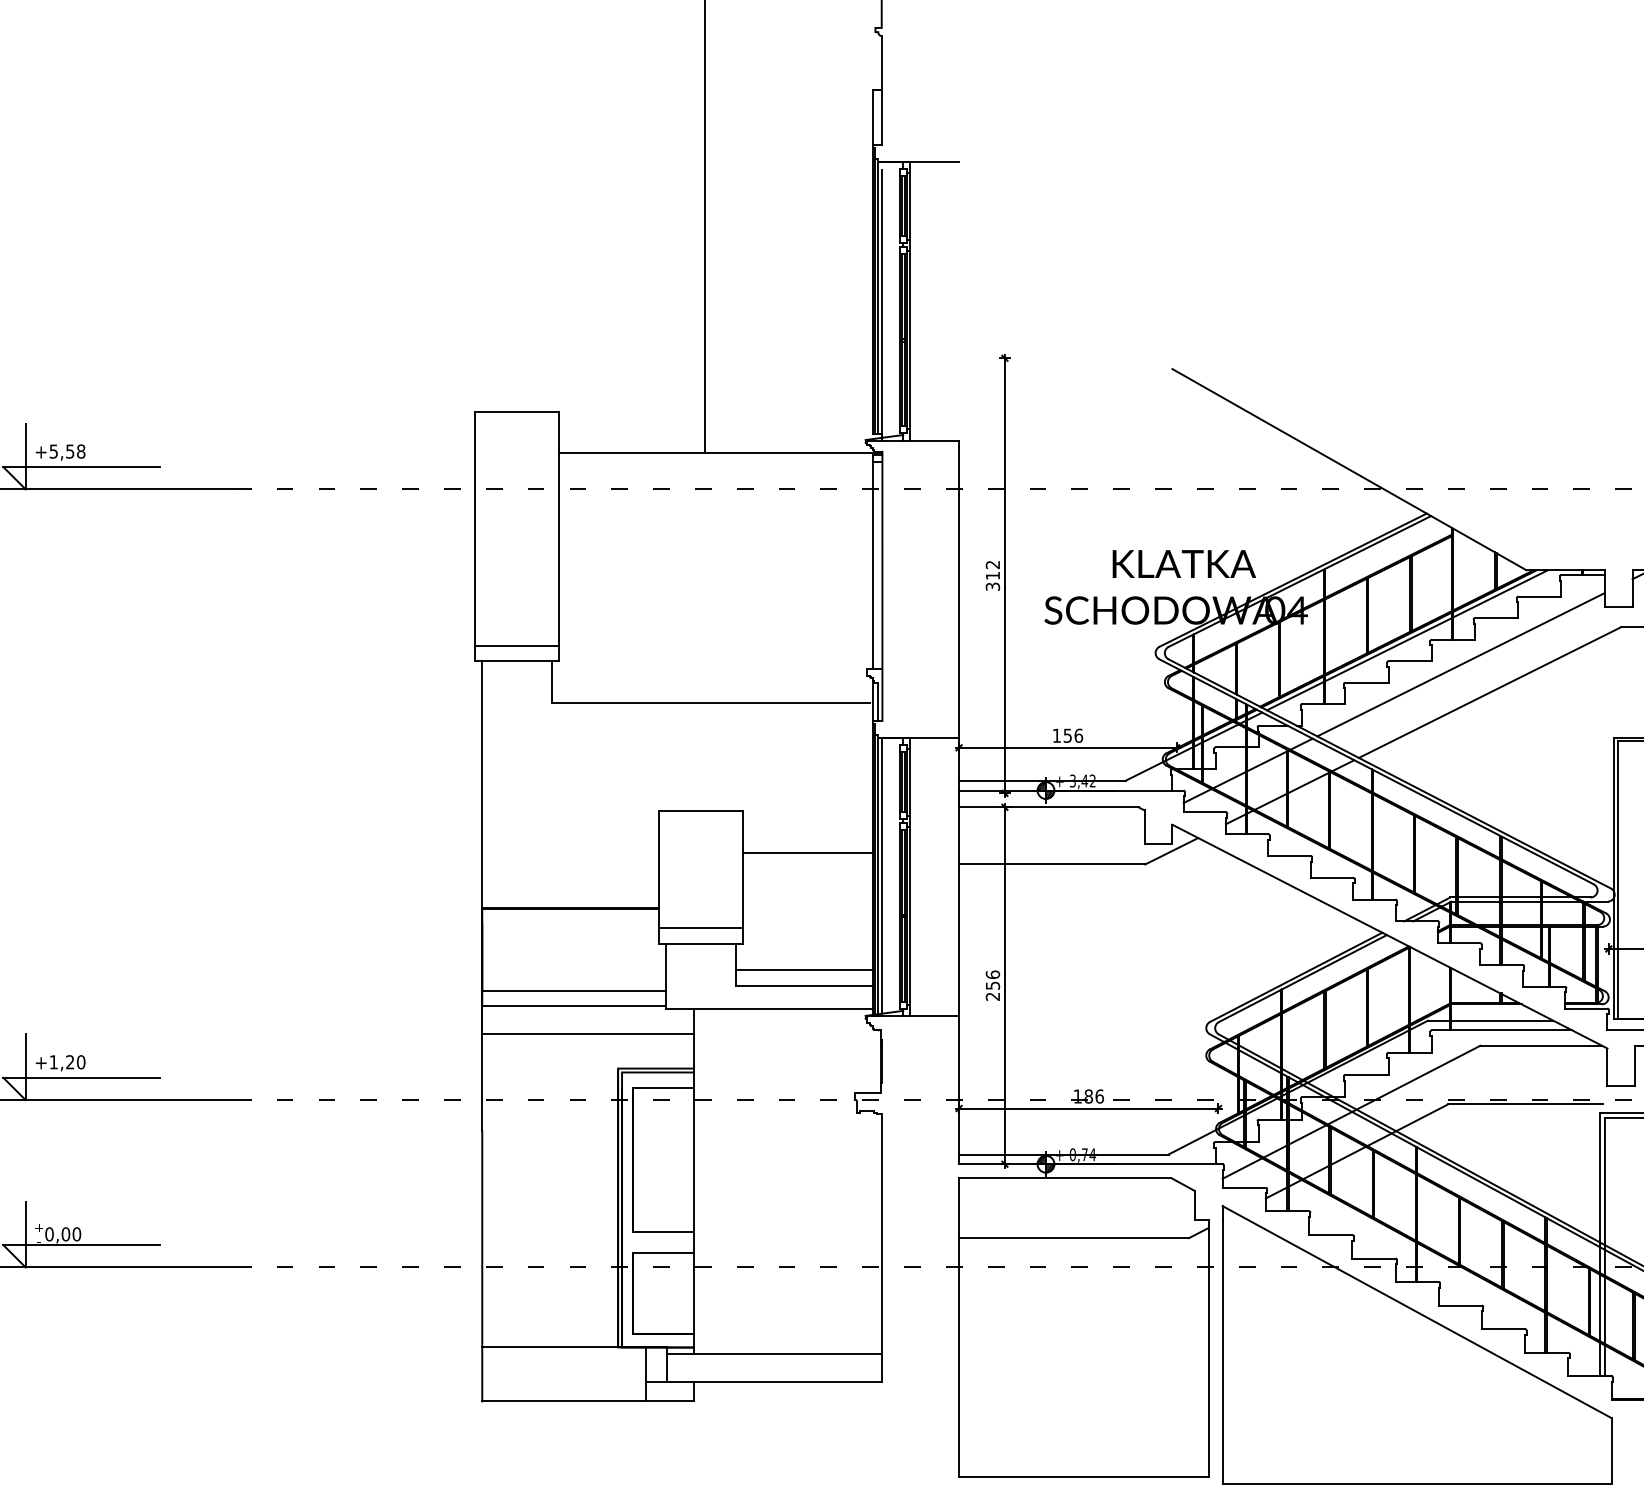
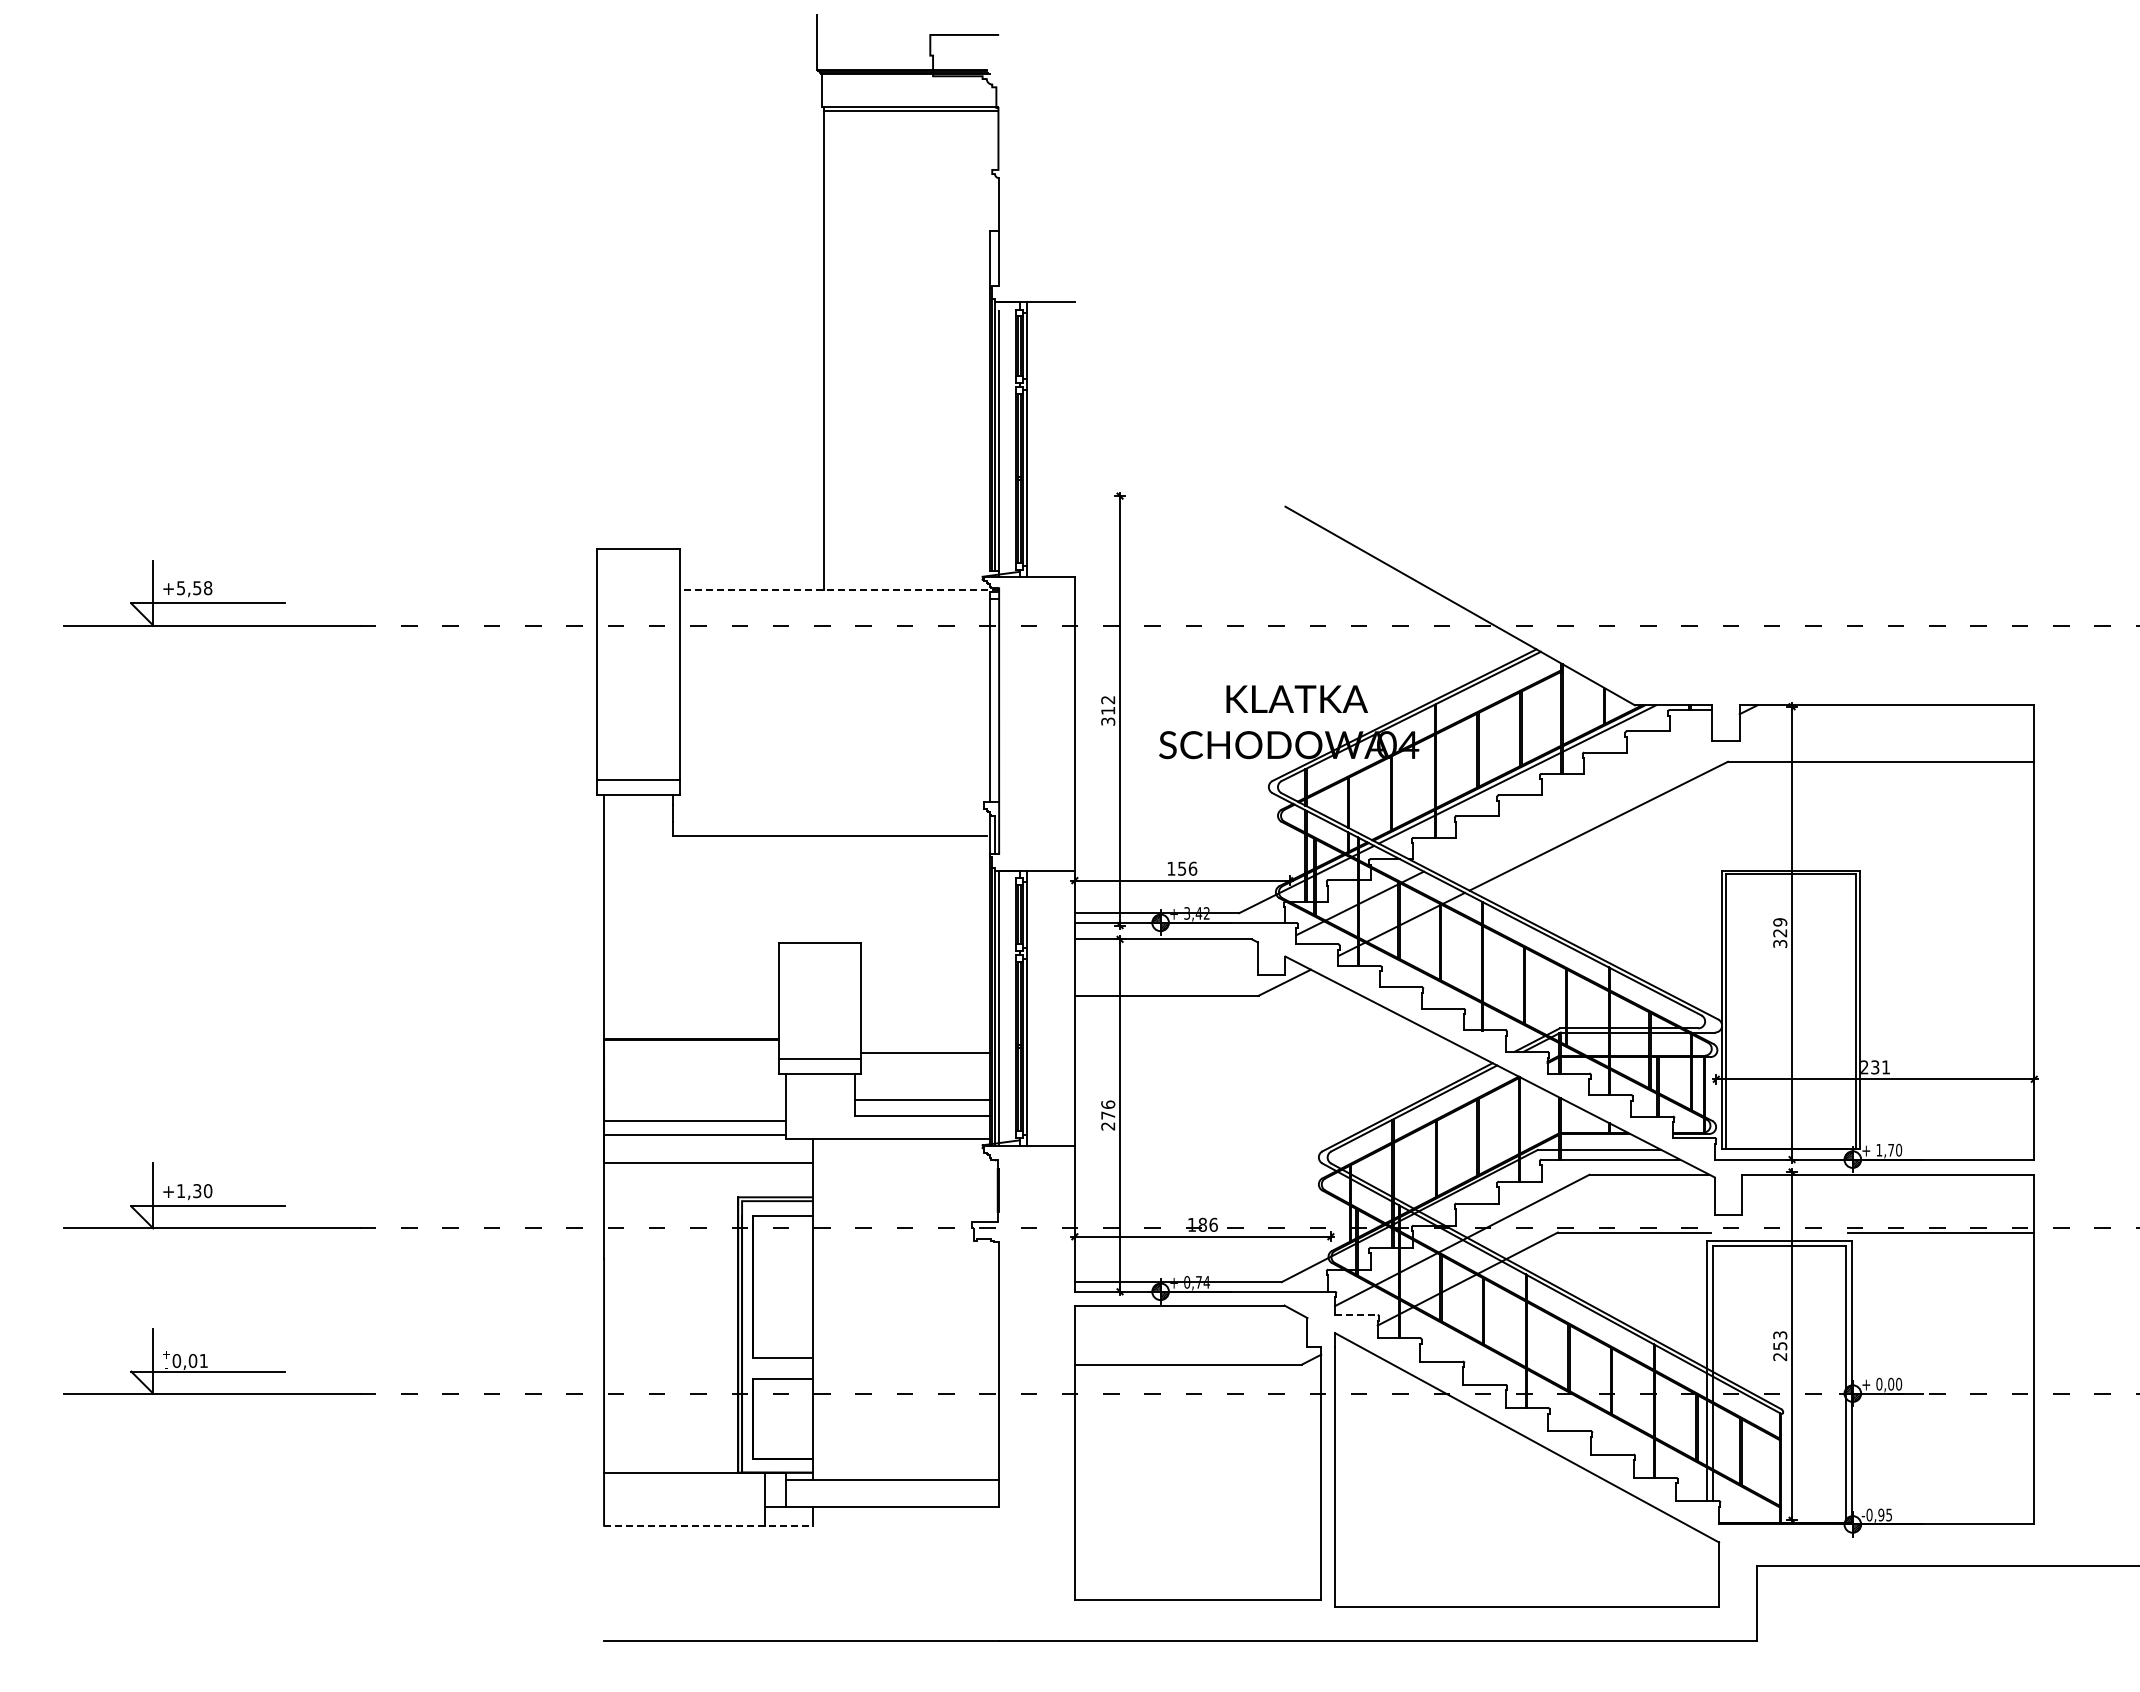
line: (720, 453) -> (839, 590), solid -> dashed
line: (1461, 664) -> (1570, 798), removed
line: (807, 853) -> (925, 1053), moved
text: (993, 985) -> (1108, 1115), 256 -> 276
text: (70, 1062) -> (197, 1191), +1,20 -> +1,30
line: (1244, 1188) -> (1356, 1315), solid -> dashed
text: (76, 1233) -> (203, 1360), 0,00 -> 0,01
line: (588, 1400) -> (708, 1525), solid -> dashed

